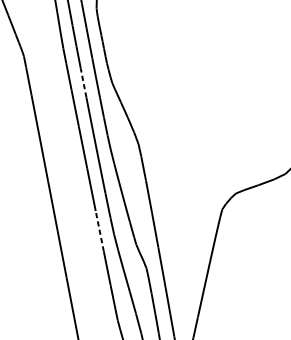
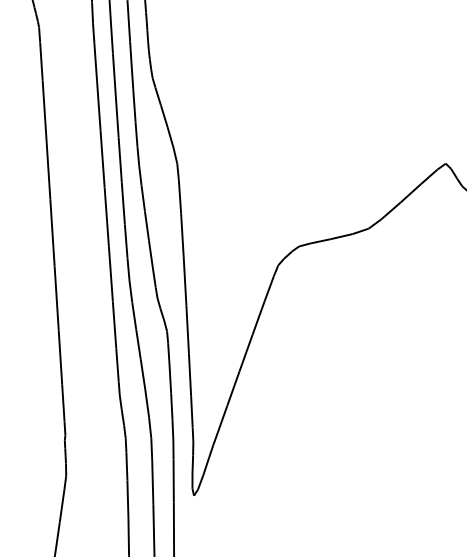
line: (83, 83) -> (114, 73), dashed -> solid
line: (99, 230) -> (110, 273), dashed -> solid

